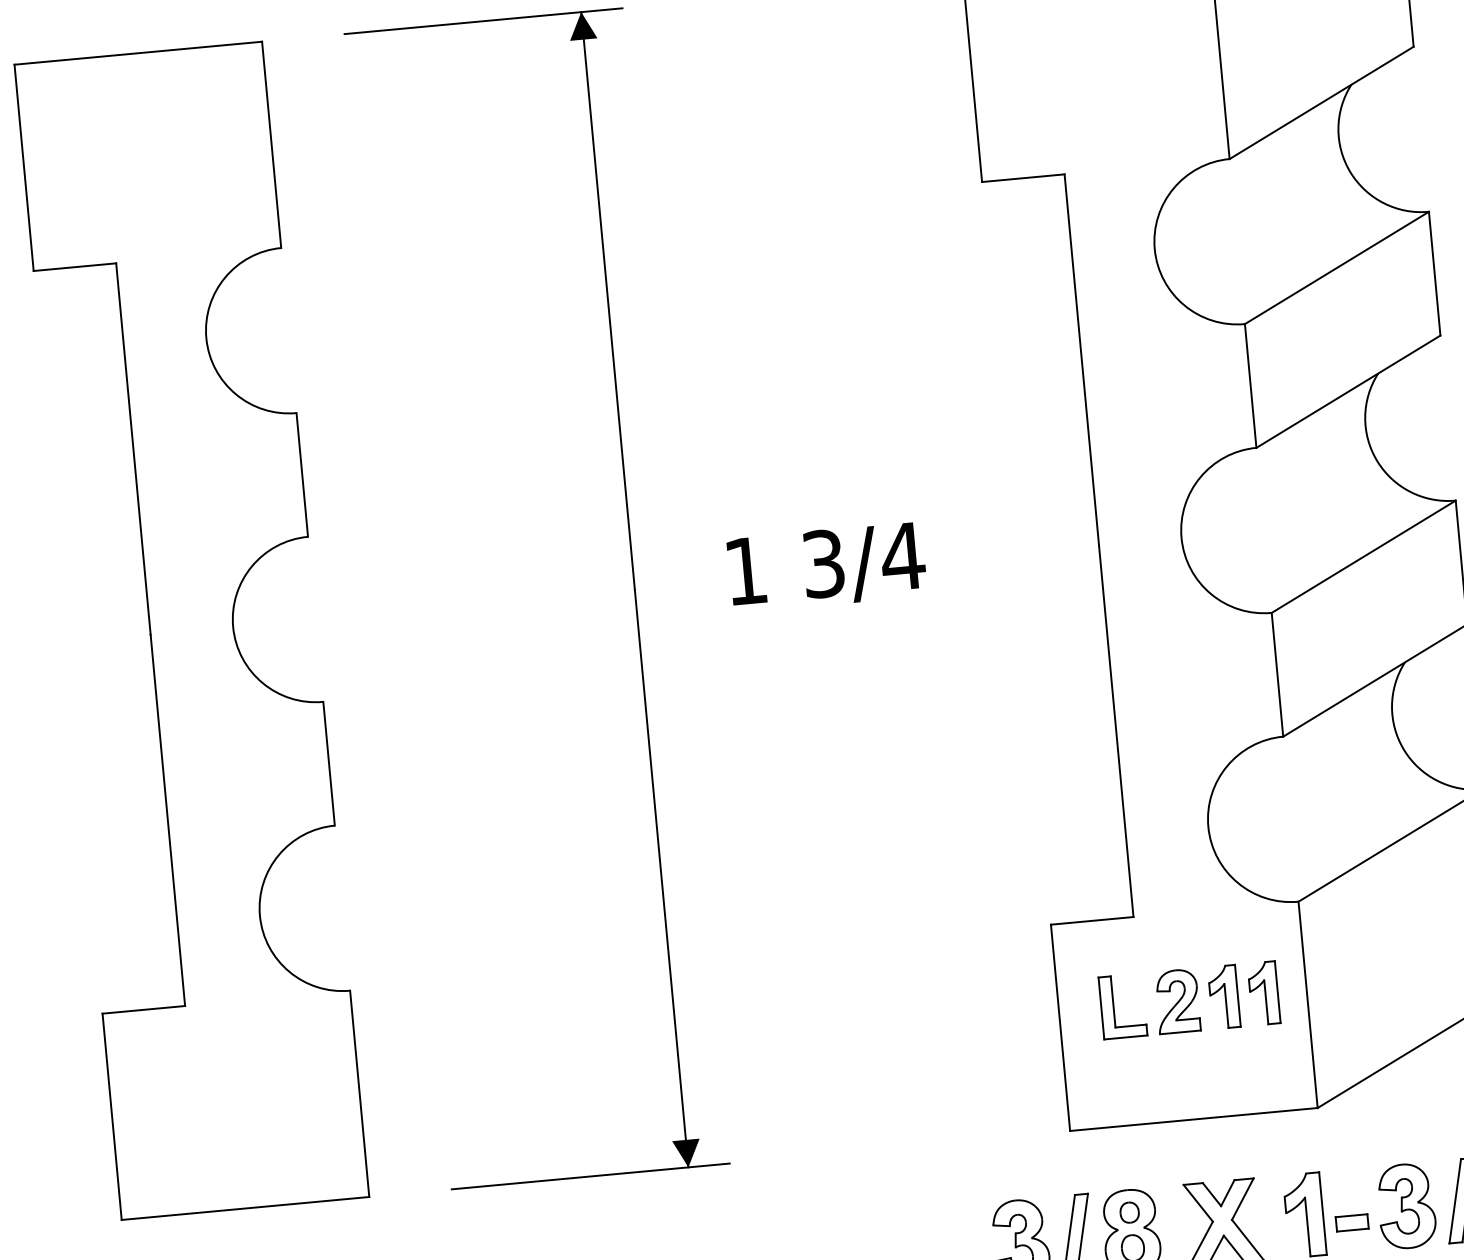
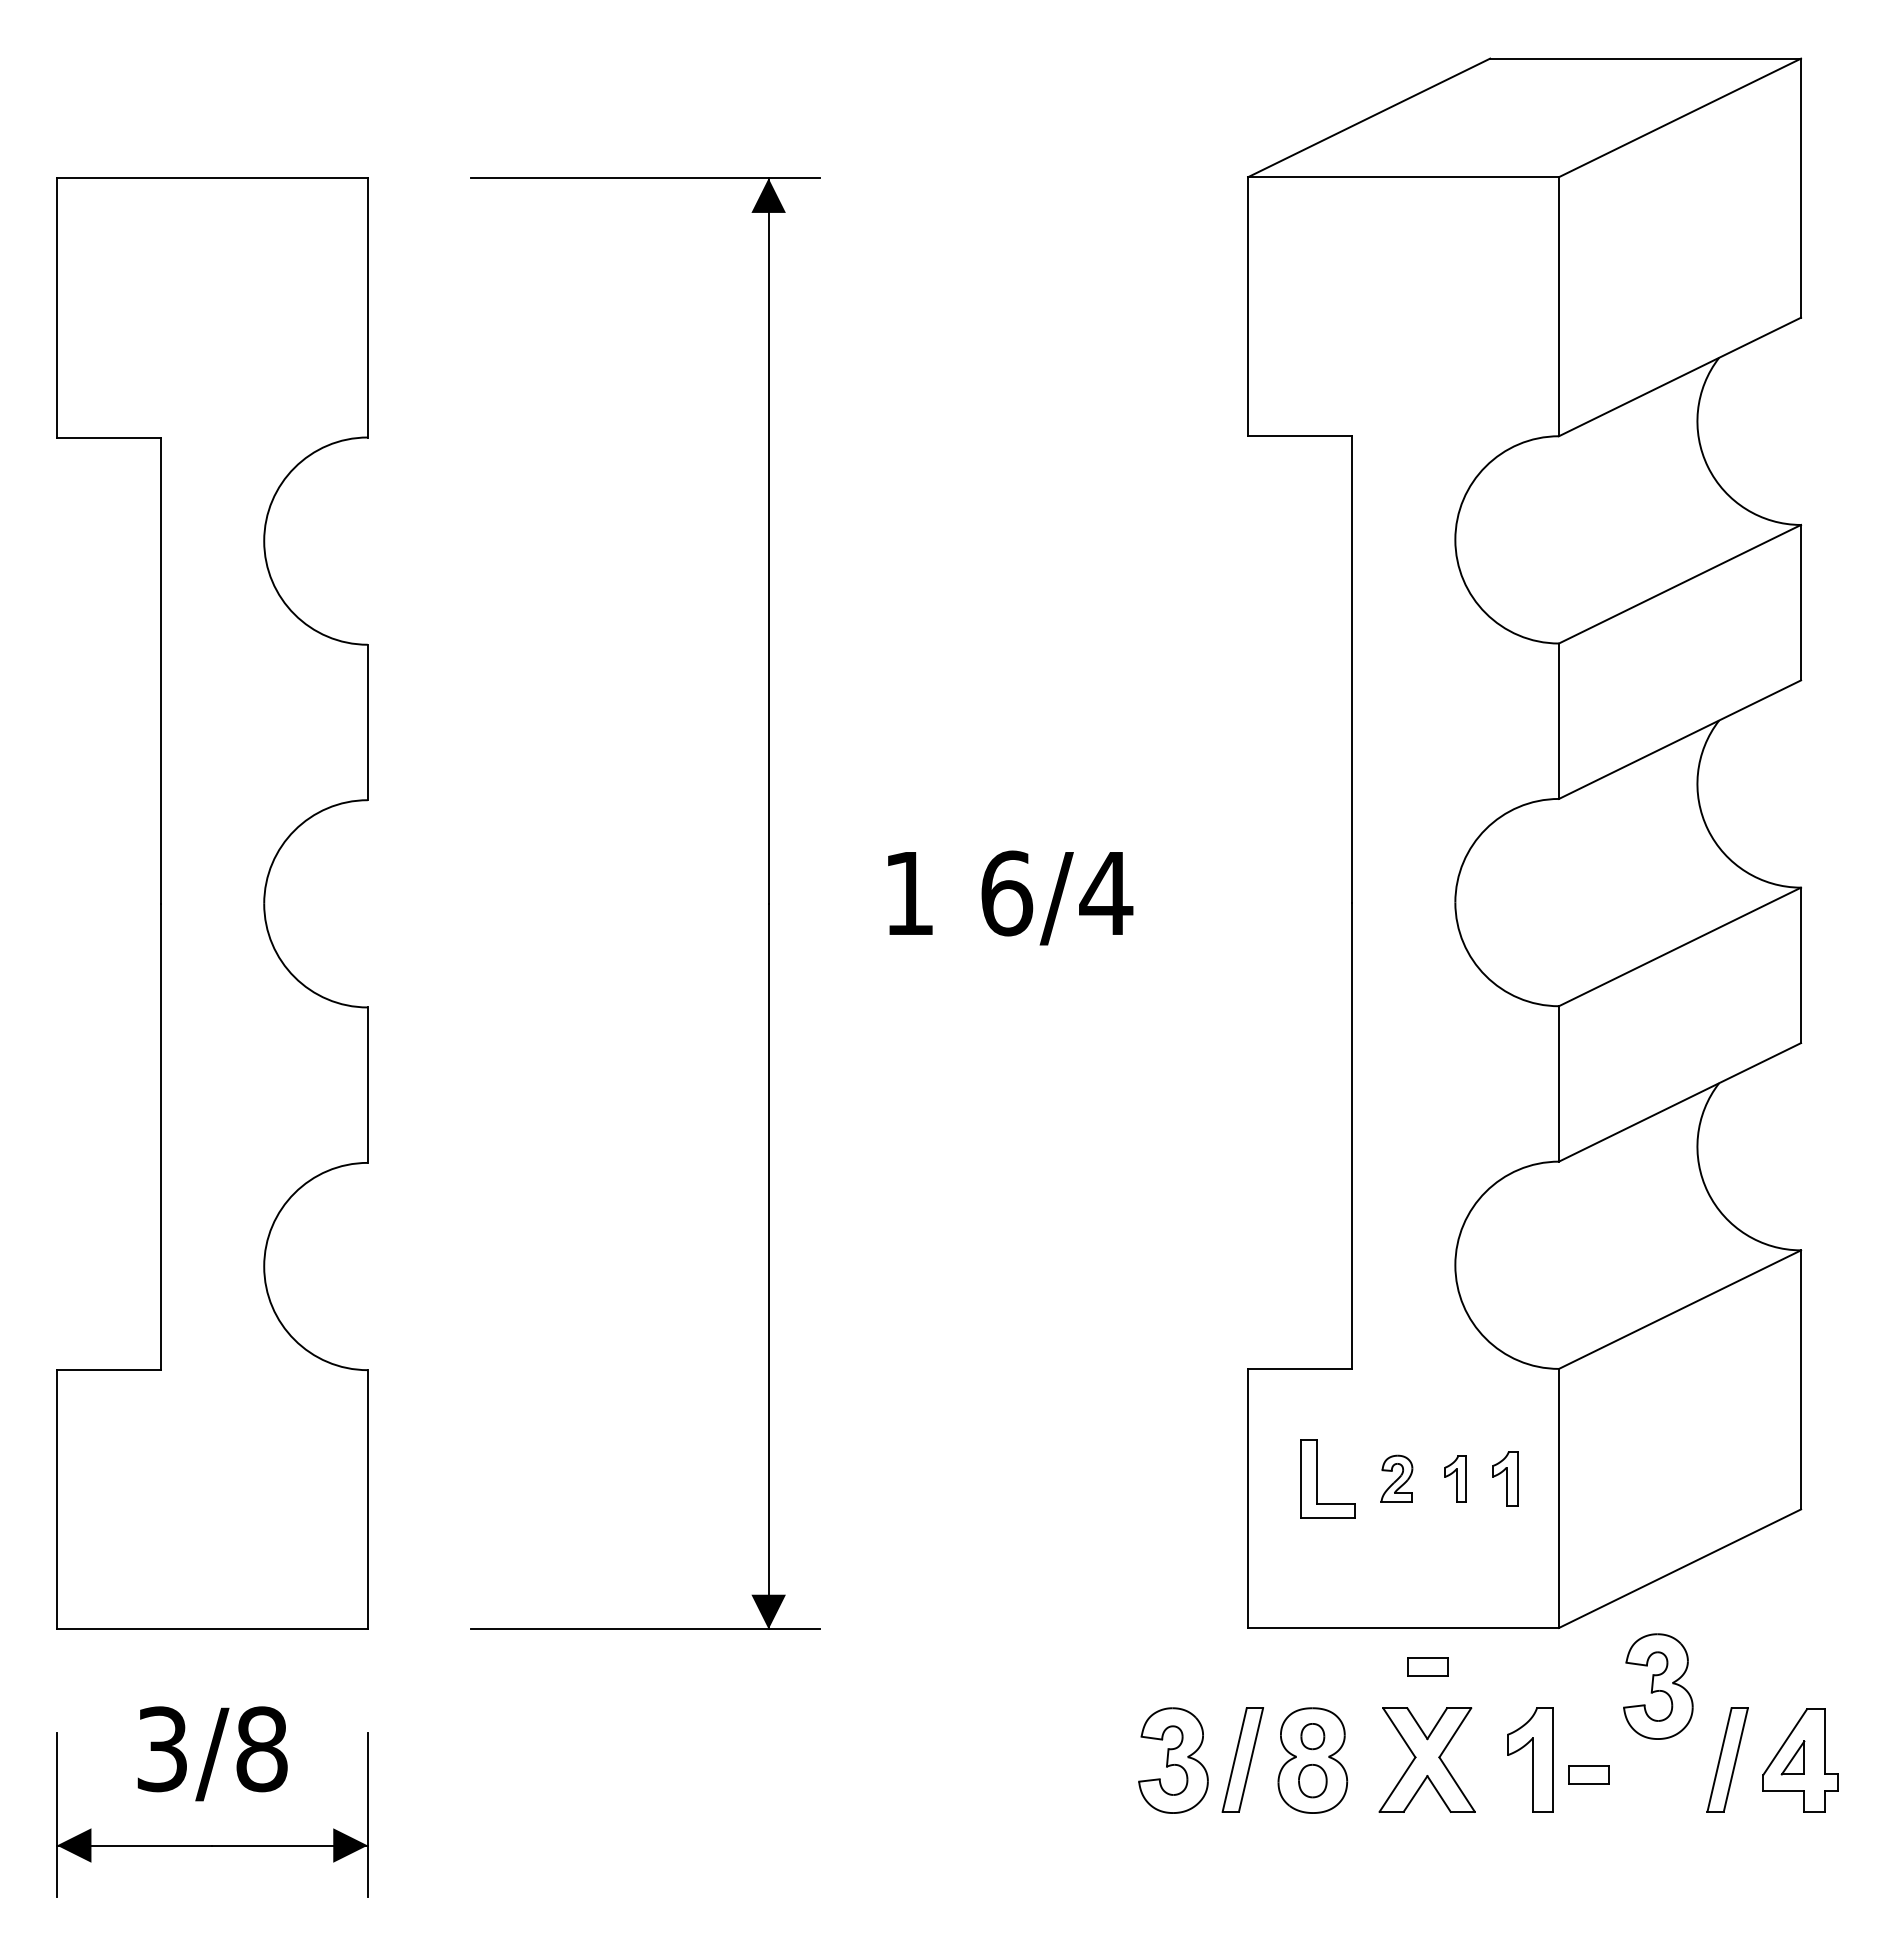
text: (824, 563) -> (1007, 893), 3/4 -> 6/4
part: (1264, 992) -> (1505, 1478), size x0.7
part: (1224, 996) -> (1455, 1478), size x0.6
part: (1177, 1000) -> (1396, 1478), size x0.6
part: (1215, 1148) -> (1427, 1666), added
part: (1406, 1206) -> (1658, 1686), moved

